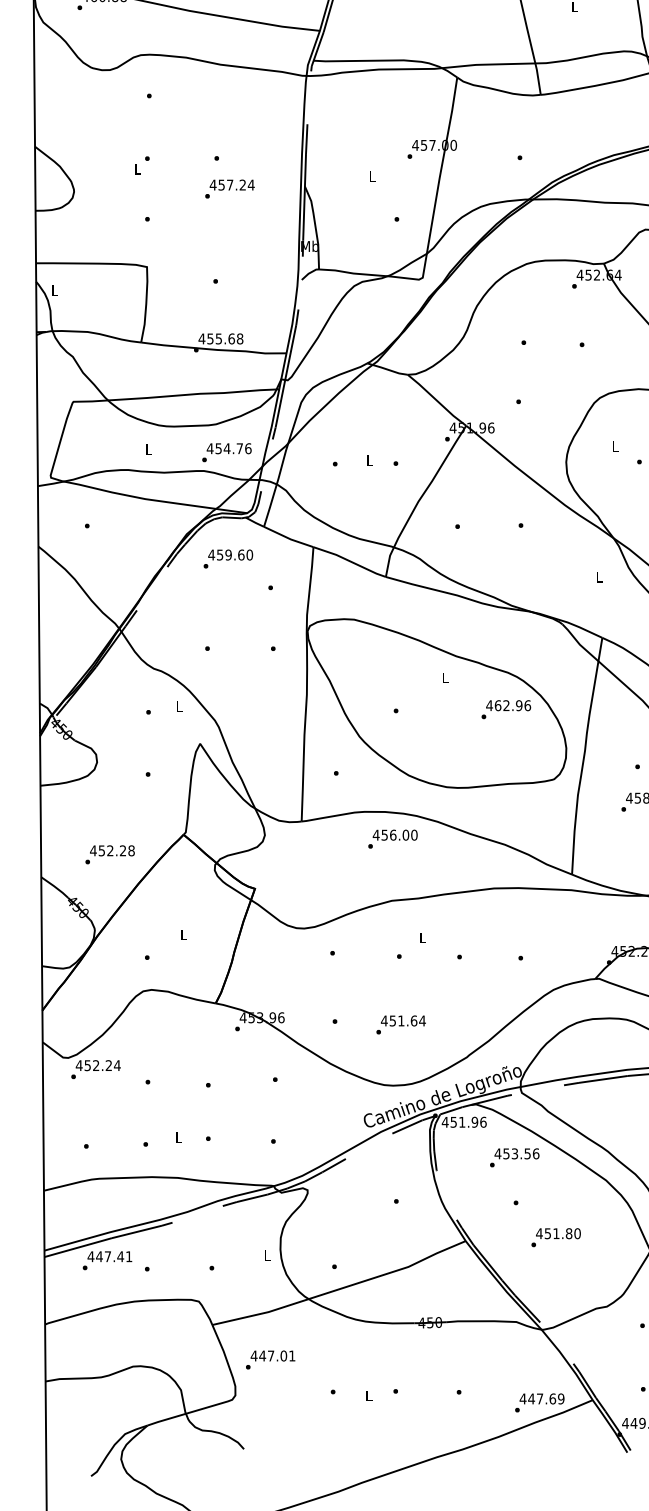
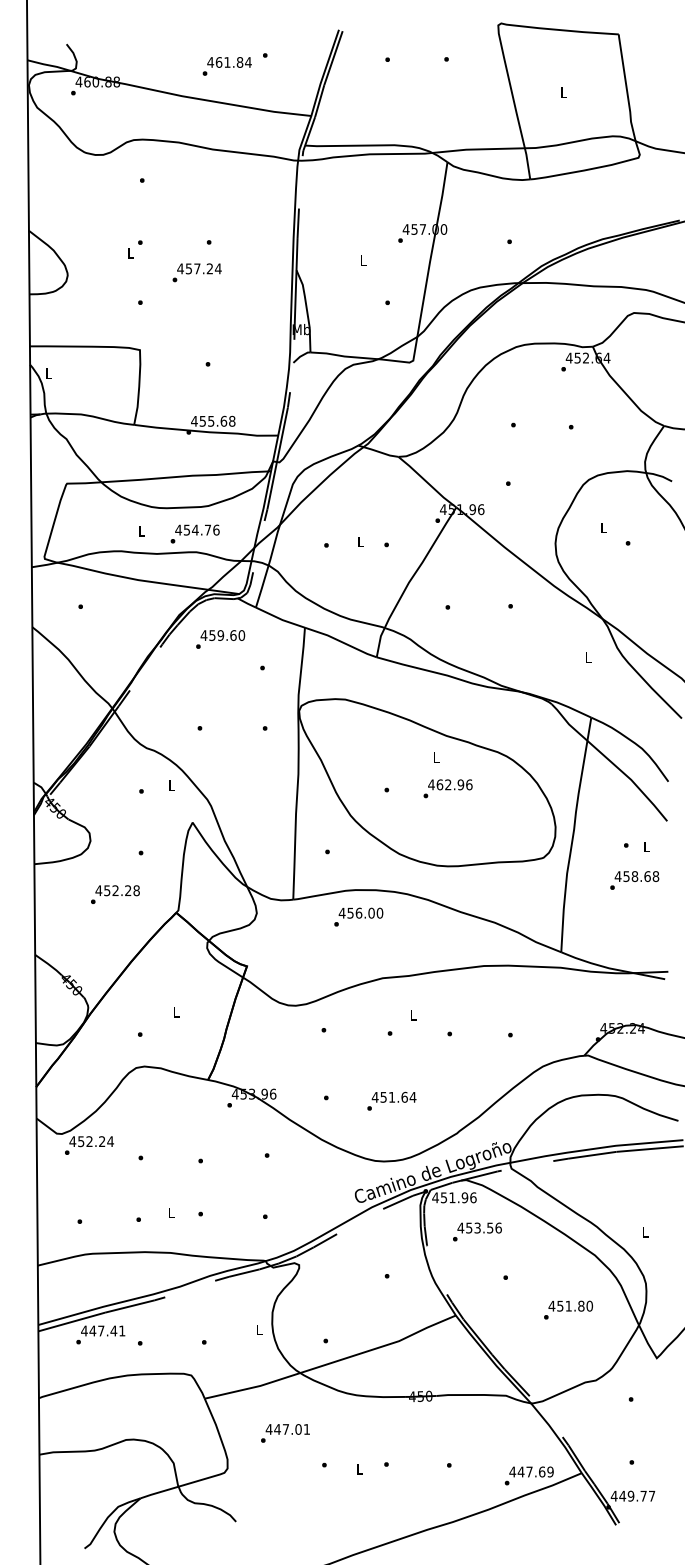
text: (229, 188) -> (196, 272), moved
text: (226, 452) -> (194, 533), moved
text: (505, 709) -> (447, 788), moved
text: (392, 838) -> (358, 916), moved
text: (110, 854) -> (115, 894), moved
text: (514, 1157) -> (477, 1231), moved
text: (556, 1237) -> (568, 1309), moved
text: (270, 1360) -> (285, 1433), moved

